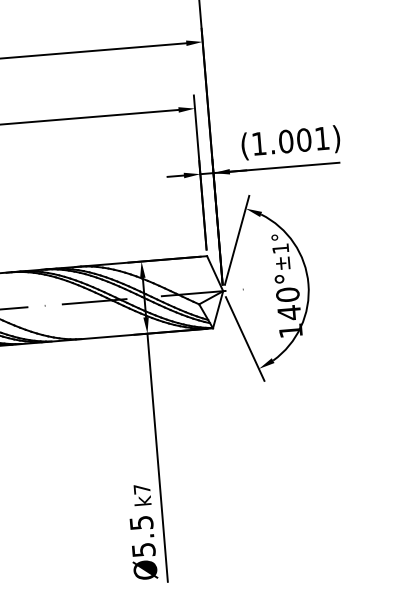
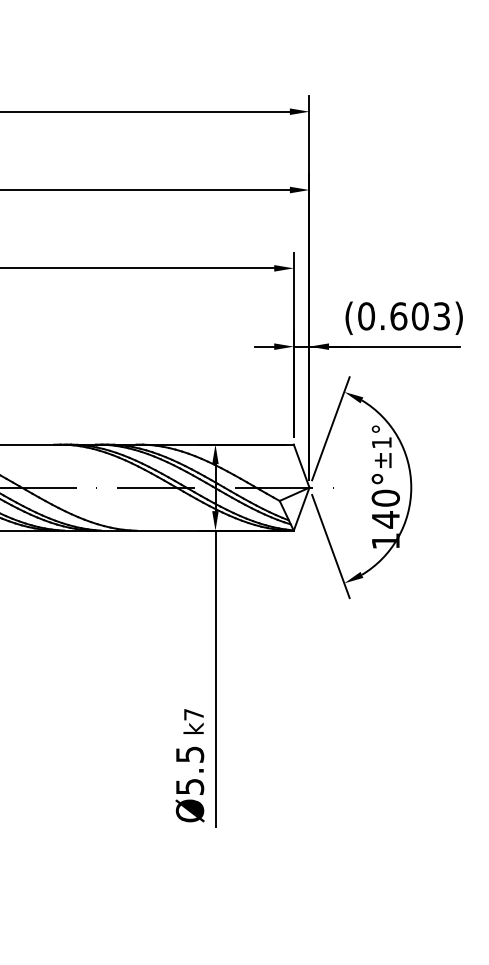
text: (290, 141) -> (403, 316), (1.001) -> (0.603)

